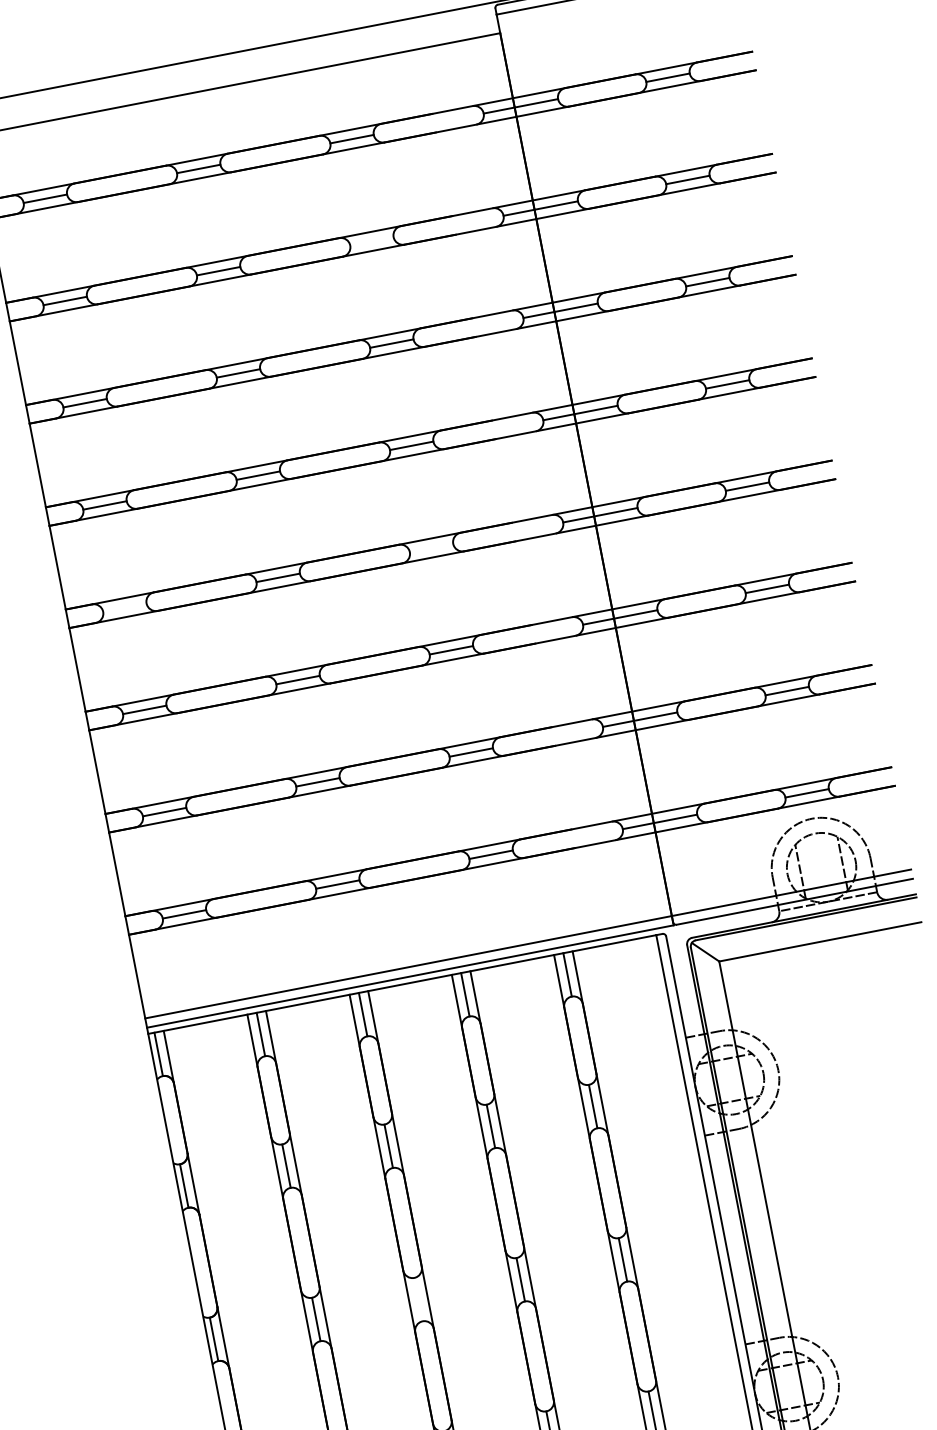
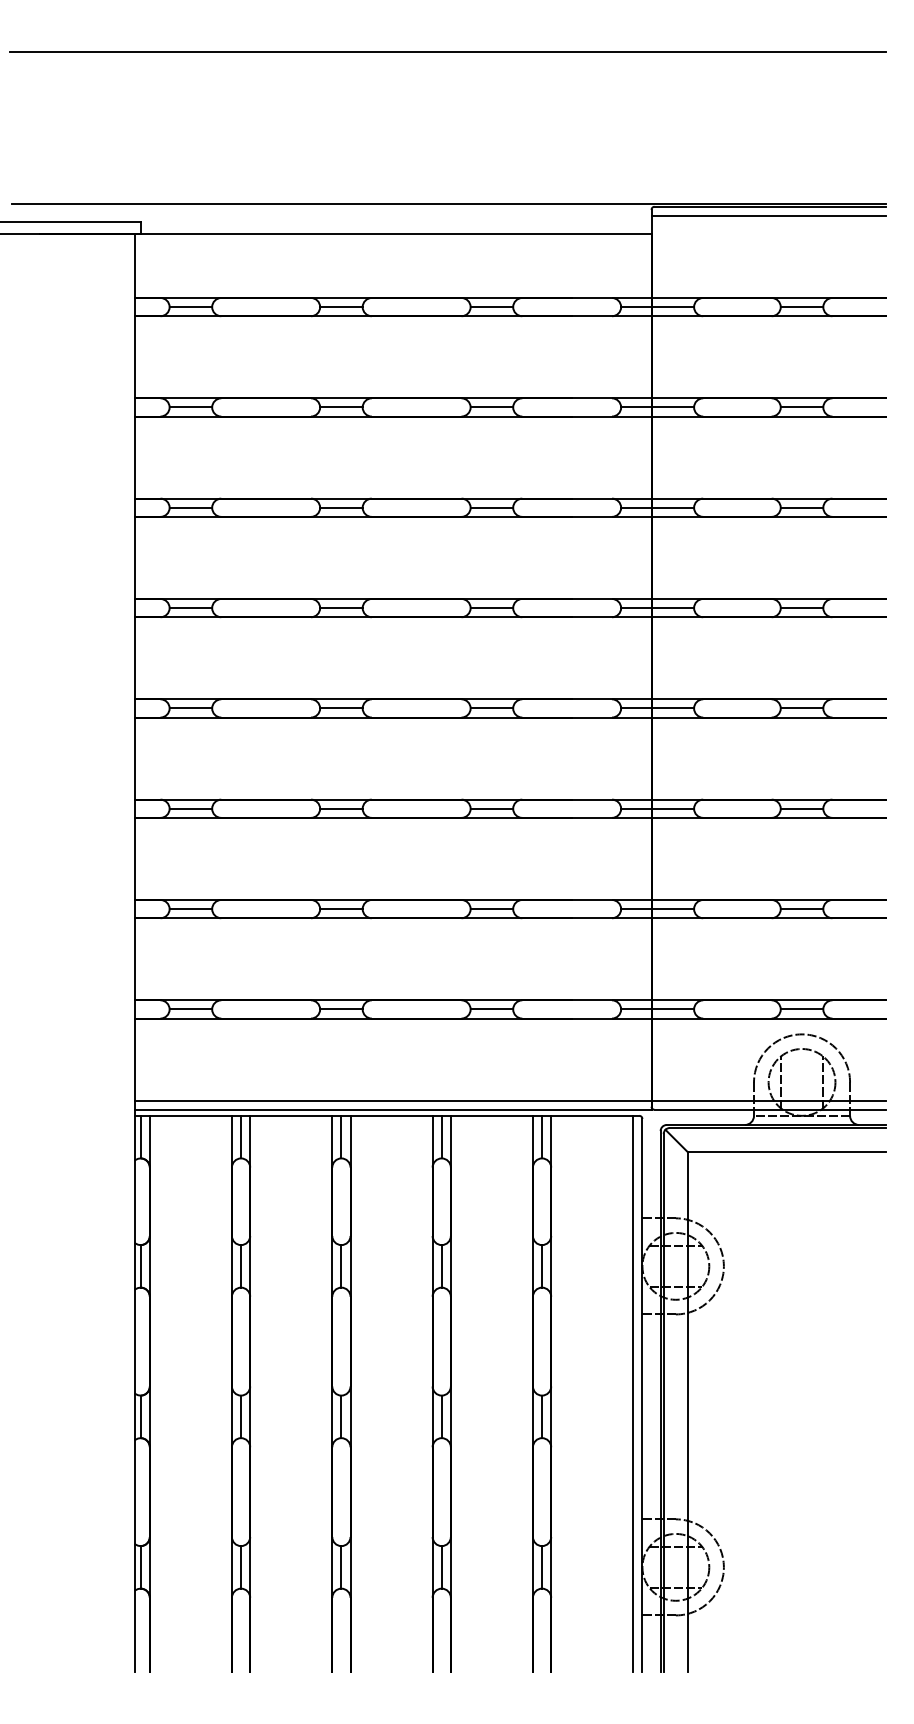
line: (371, 241) -> (491, 407), added
line: (431, 548) -> (491, 708), added
line: (124, 607) -> (190, 708), added
line: (418, 1299) -> (341, 1416), added

